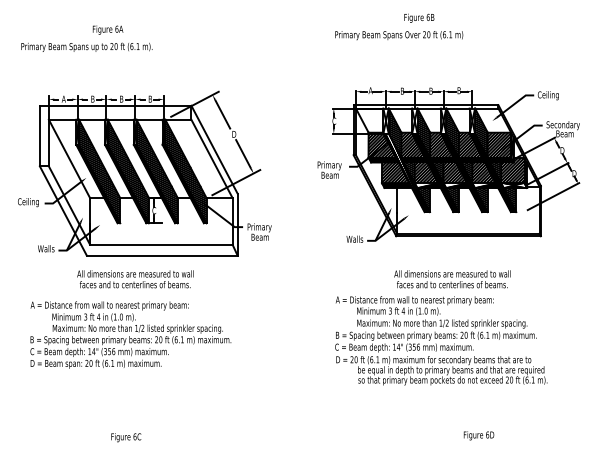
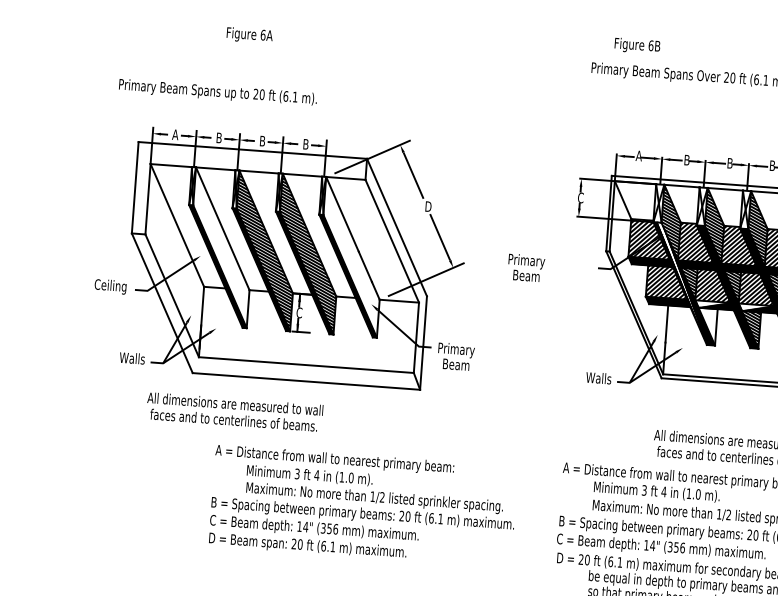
text: (419, 17) -> (637, 44), moved
text: (86, 46) -> (217, 91), moved
text: (329, 169) -> (526, 267), moved
hatch: (99, 171) -> (221, 247), removed
hatch: (185, 171) -> (350, 257), removed
hatch: (423, 199) -> (706, 325), removed
text: (135, 279) -> (234, 412), moved
text: (130, 334) -> (362, 505), moved

